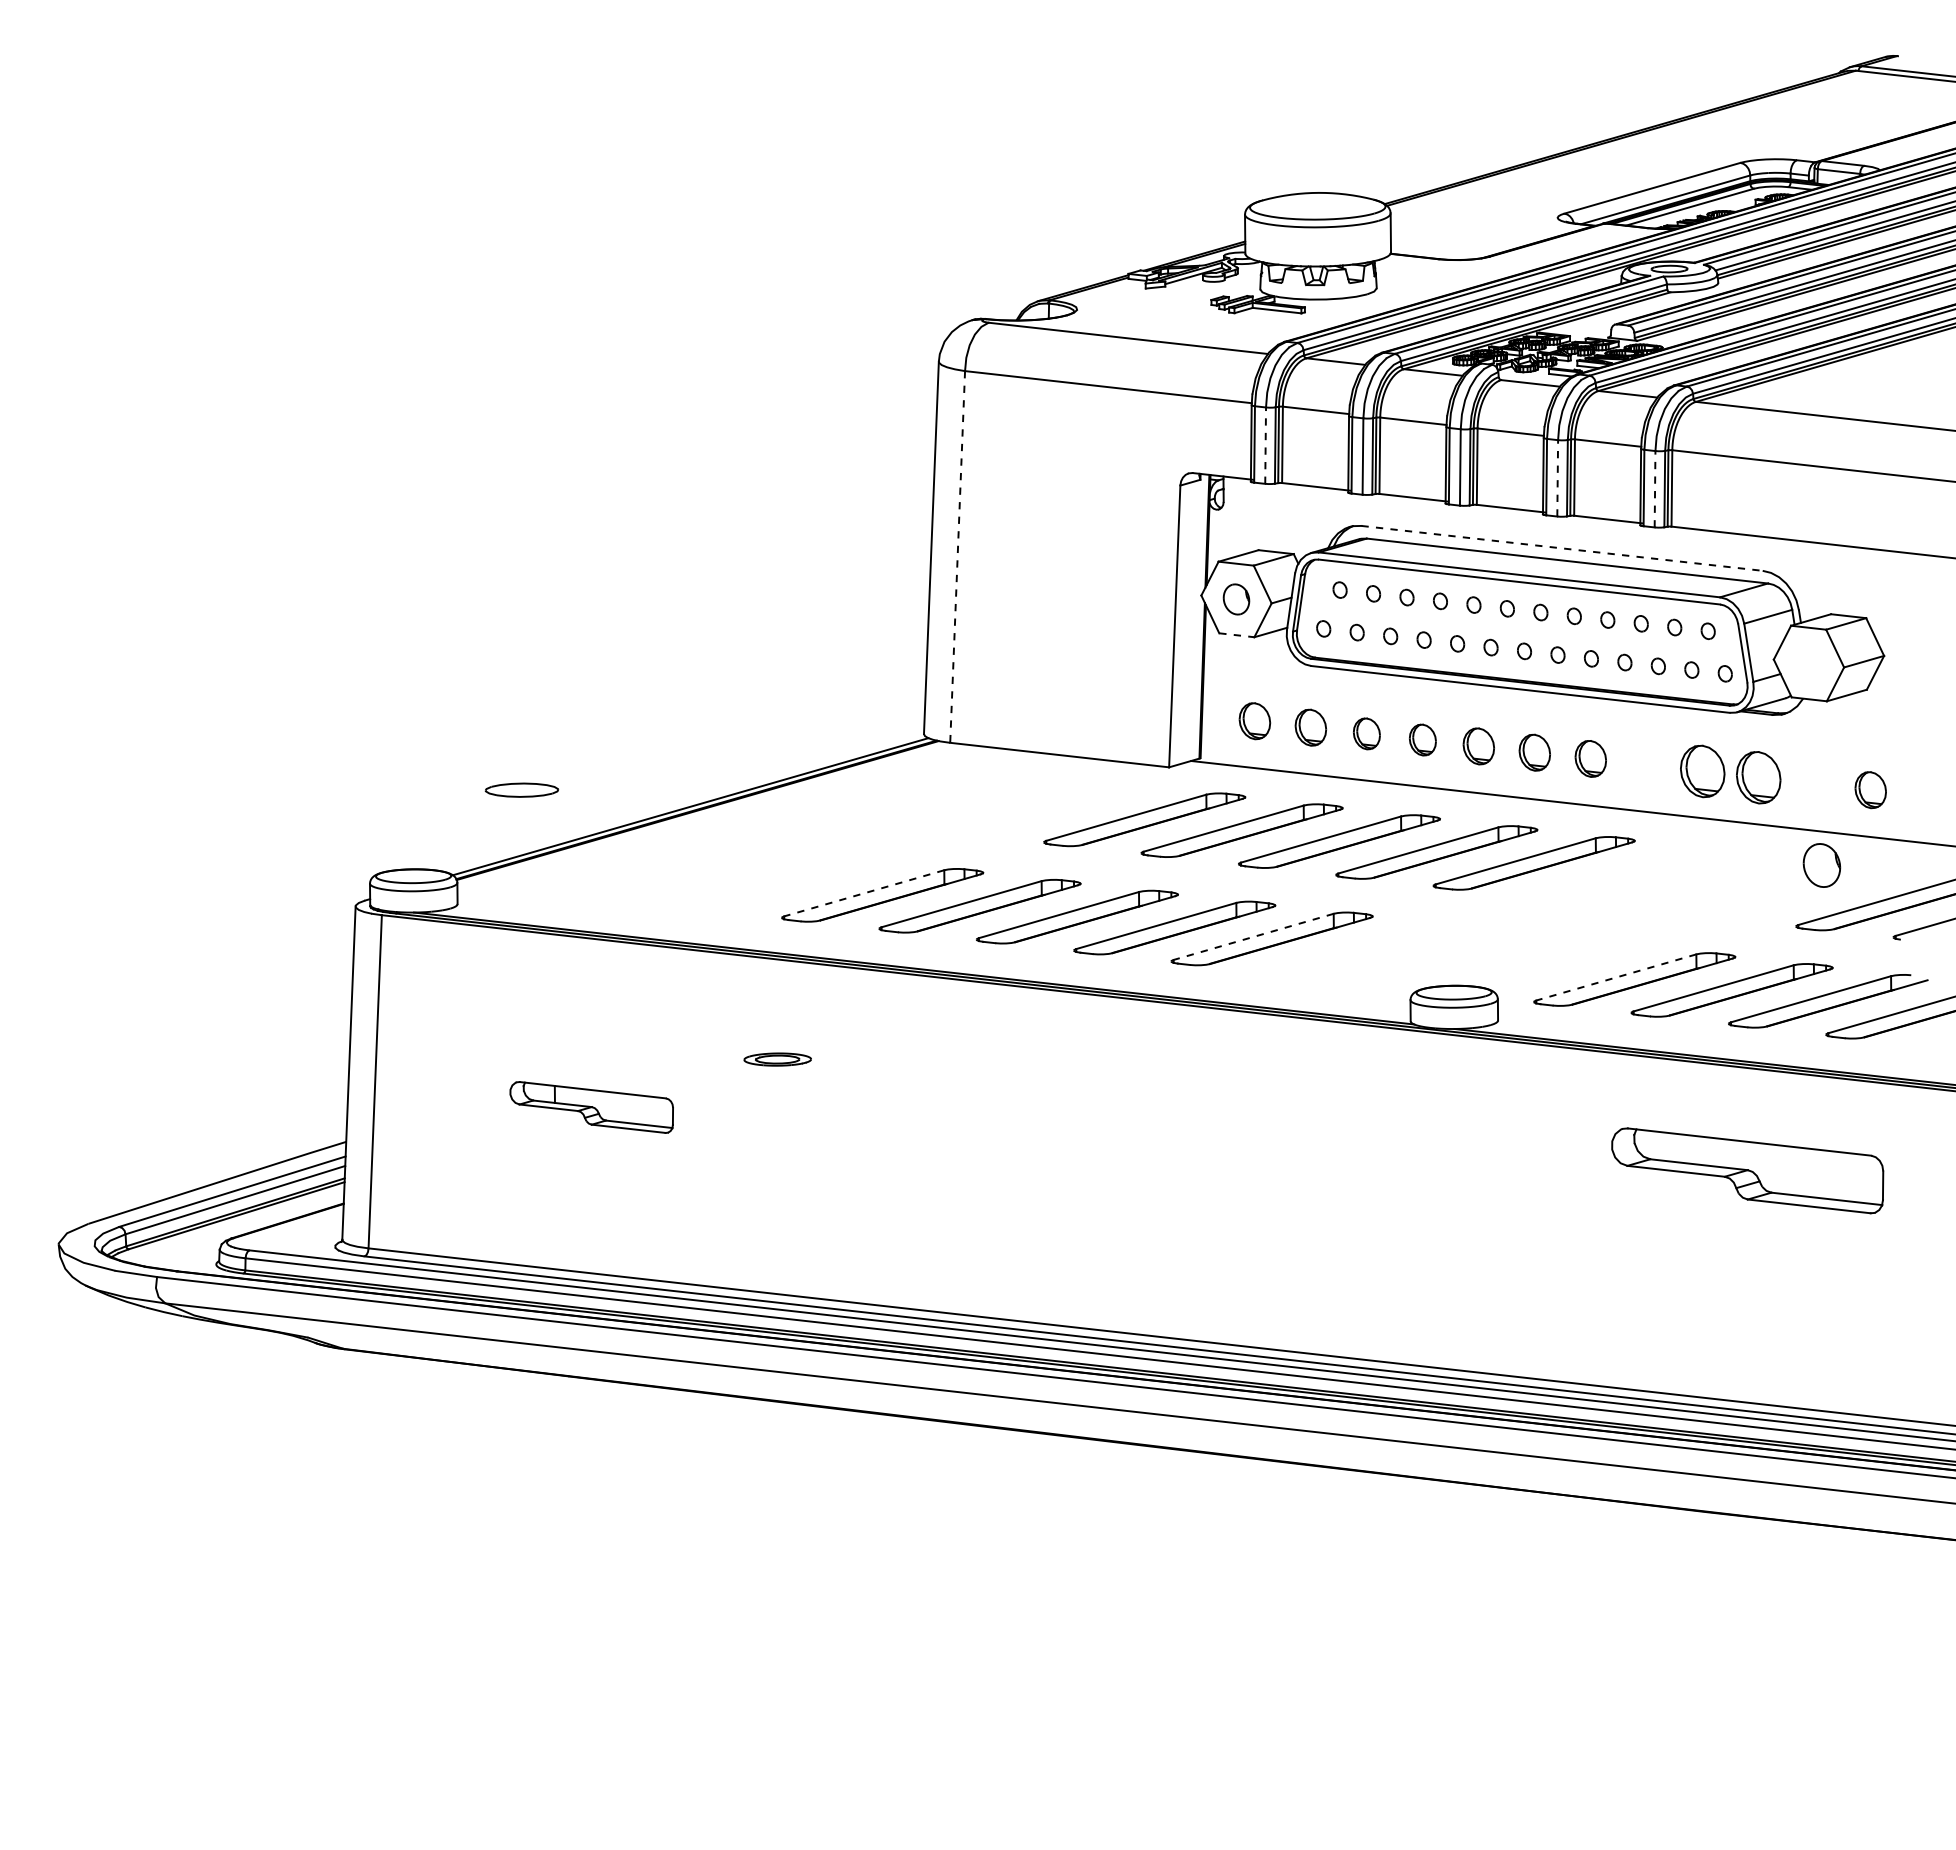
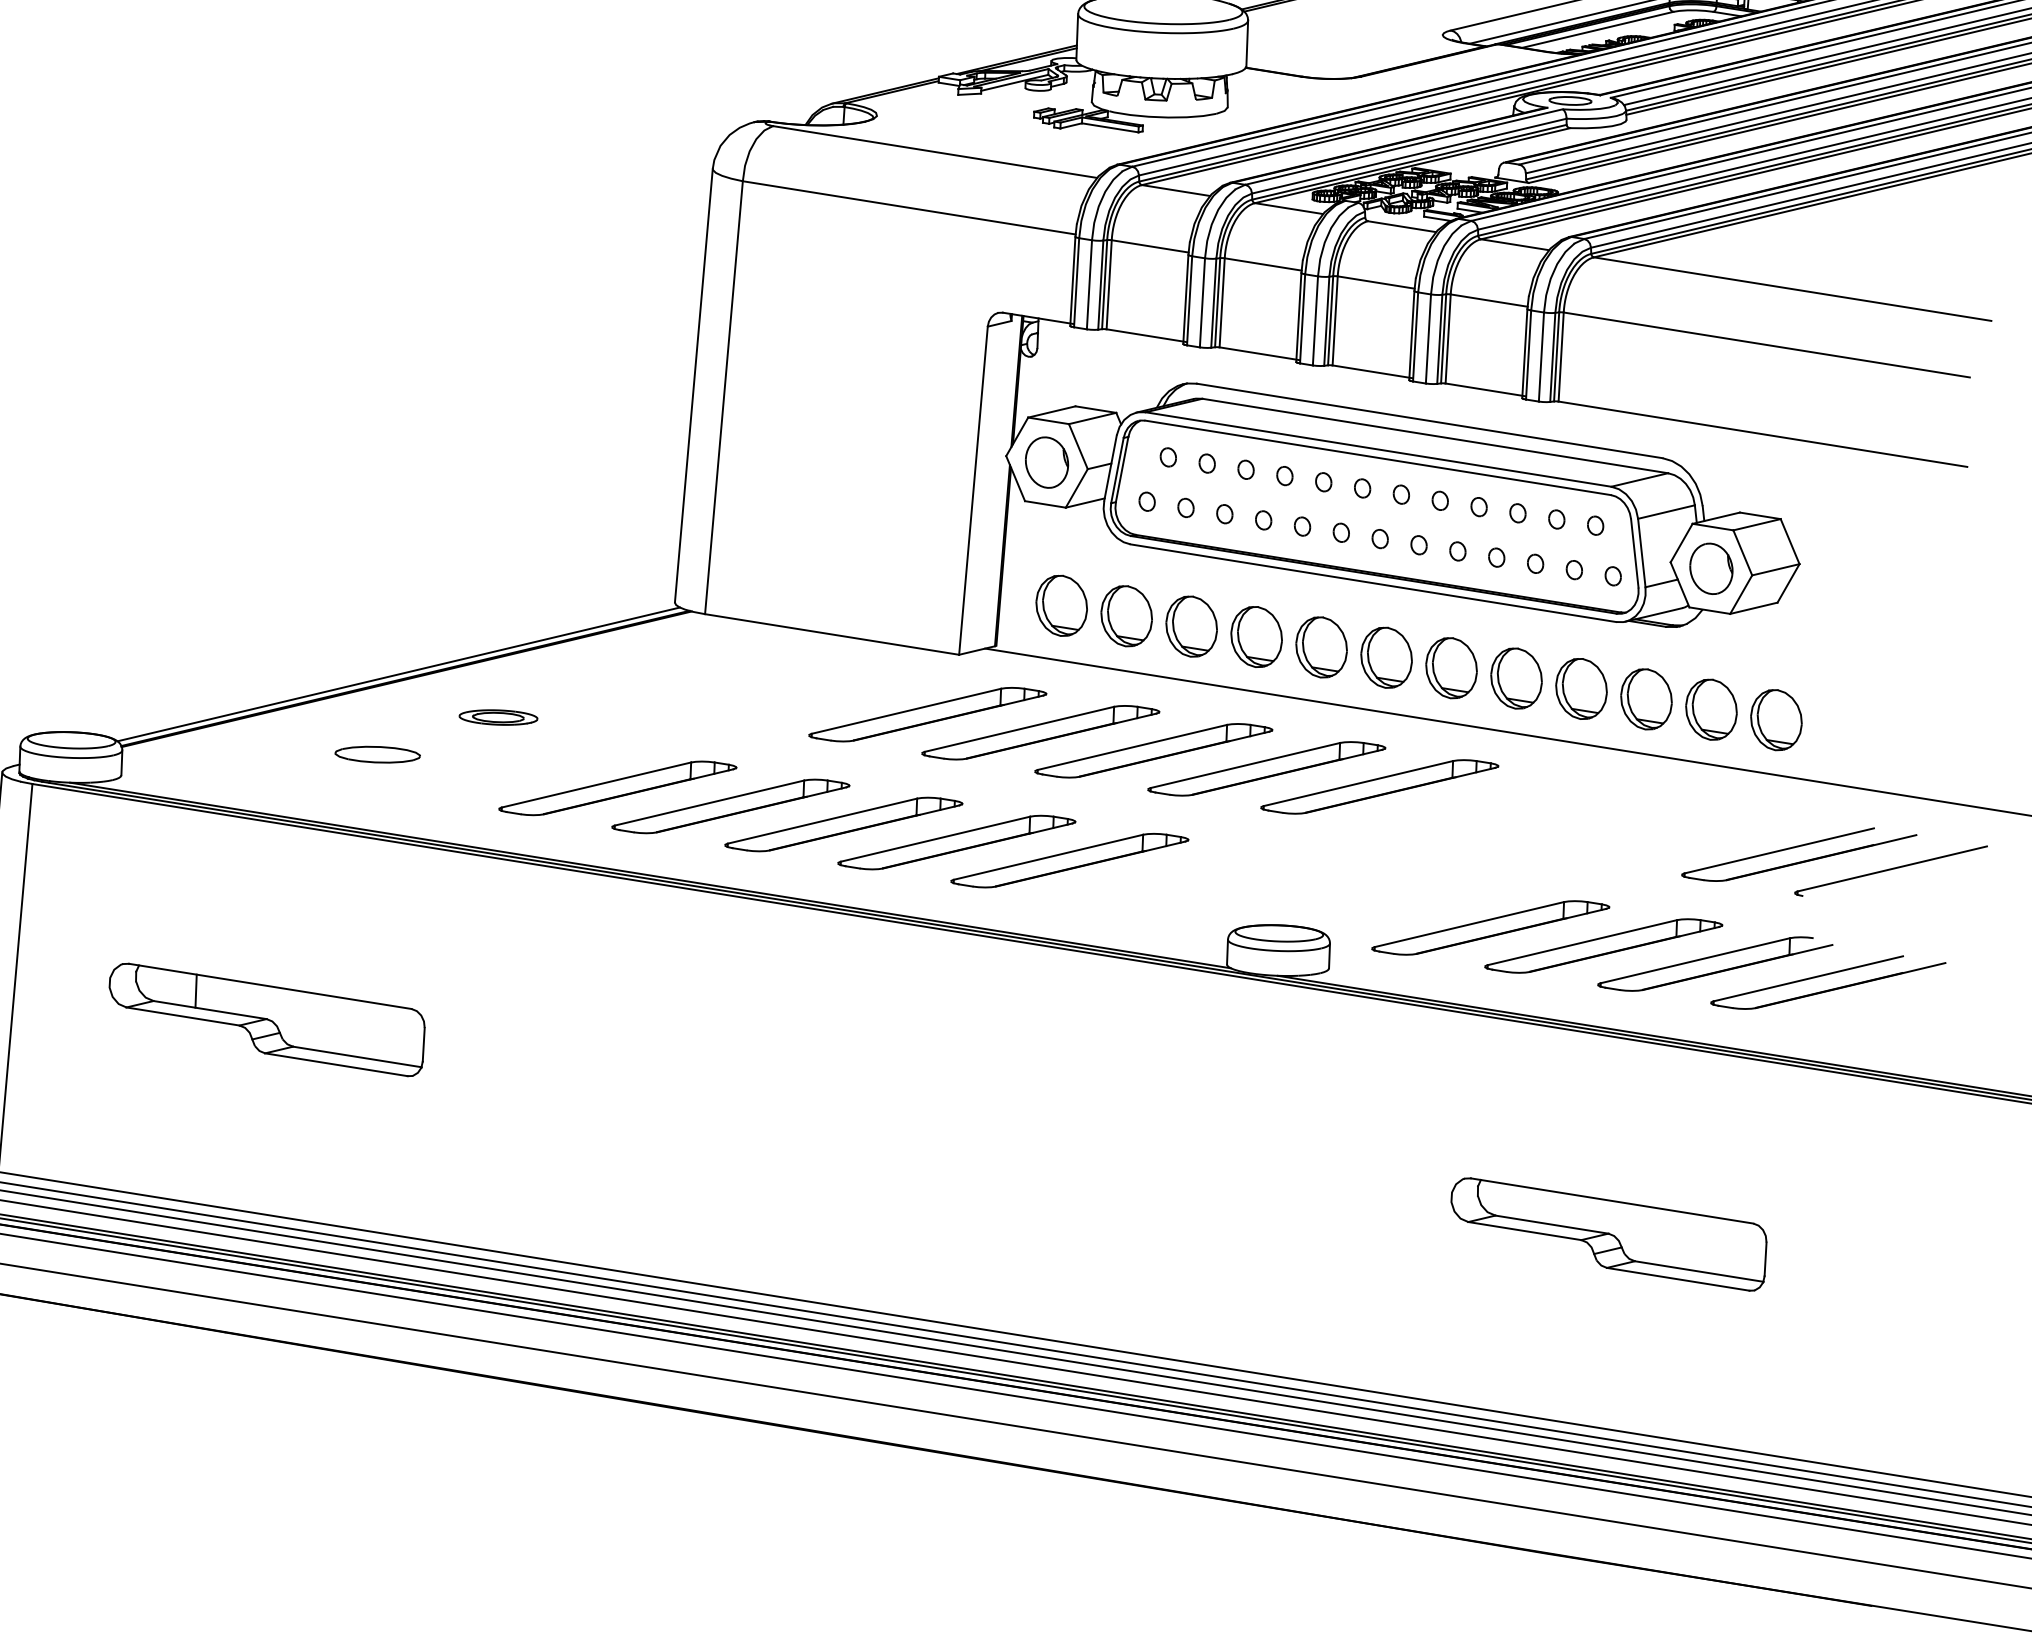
line: (1265, 445) -> (1089, 284), dashed -> solid
line: (1557, 477) -> (1428, 337), dashed -> solid
line: (1655, 488) -> (1541, 356), dashed -> solid
line: (1562, 548) -> (1430, 421), dashed -> solid
line: (957, 557) -> (723, 398), dashed -> solid
part: (1236, 599) -> (1047, 462), size x1.43
line: (1236, 635) -> (1045, 504), dashed -> solid
part: (1254, 720) -> (1061, 604), size x1.43
part: (1310, 727) -> (1126, 616), size x1.43
part: (1366, 733) -> (1191, 626), size x1.67
part: (1422, 739) -> (1256, 636), size x1.67
part: (1478, 746) -> (1321, 647), size x1.43
part: (1534, 752) -> (1386, 657), size x1.43
part: (1590, 758) -> (1451, 667), size x1.43
part: (1646, 764) -> (1516, 677), added
part: (1814, 783) -> (1711, 709), added
part: (521, 789) -> (377, 753), moved
part: (1870, 789) -> (1776, 719), size x1.43
part: (1821, 865) -> (1710, 568), moved
line: (863, 893) -> (595, 785), dashed -> solid
line: (1253, 937) -> (1048, 857), dashed -> solid
line: (1615, 977) -> (1468, 924), dashed -> solid
part: (777, 1059) -> (498, 717), moved
part: (591, 1107) -> (266, 1019), size x1.67
part: (1747, 1170) -> (1608, 1234), moved

